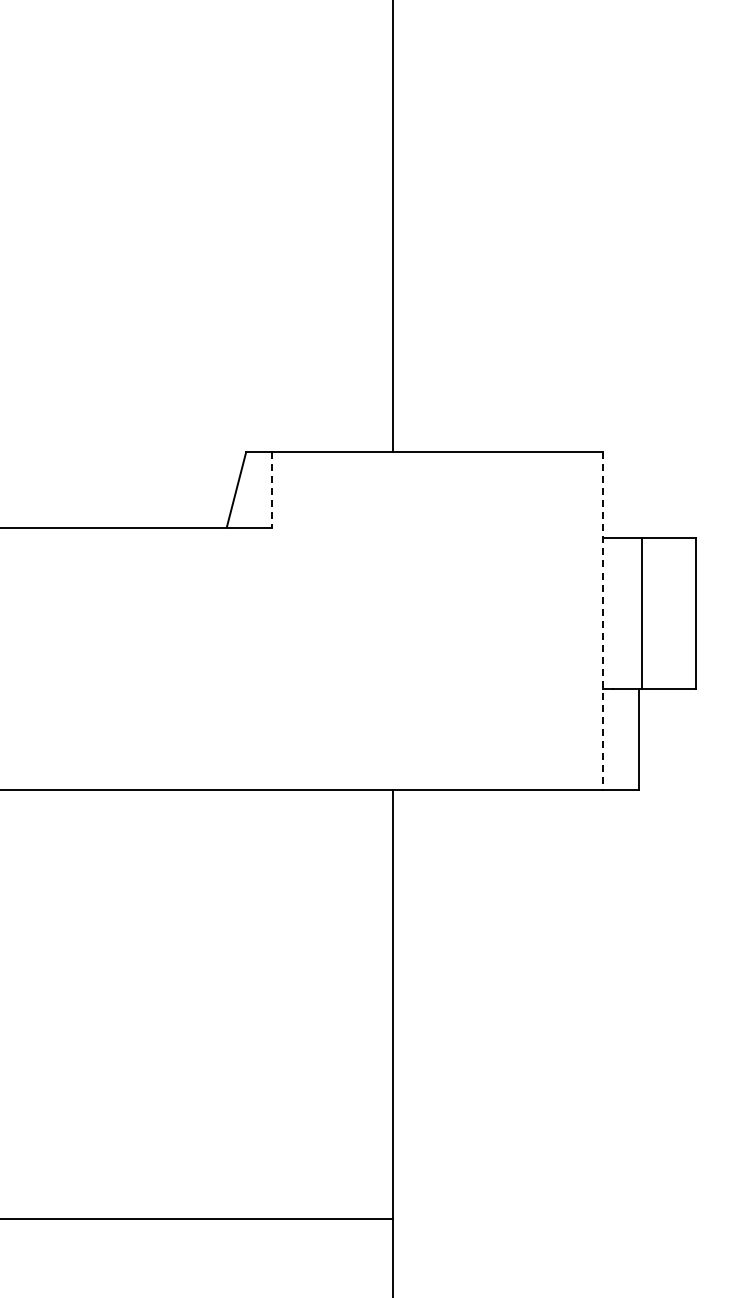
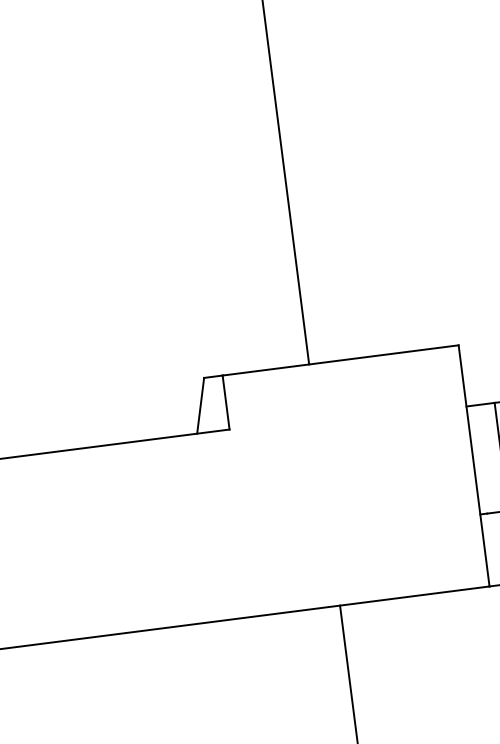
line: (272, 489) -> (226, 402), dashed -> solid
line: (602, 621) -> (473, 466), dashed -> solid

